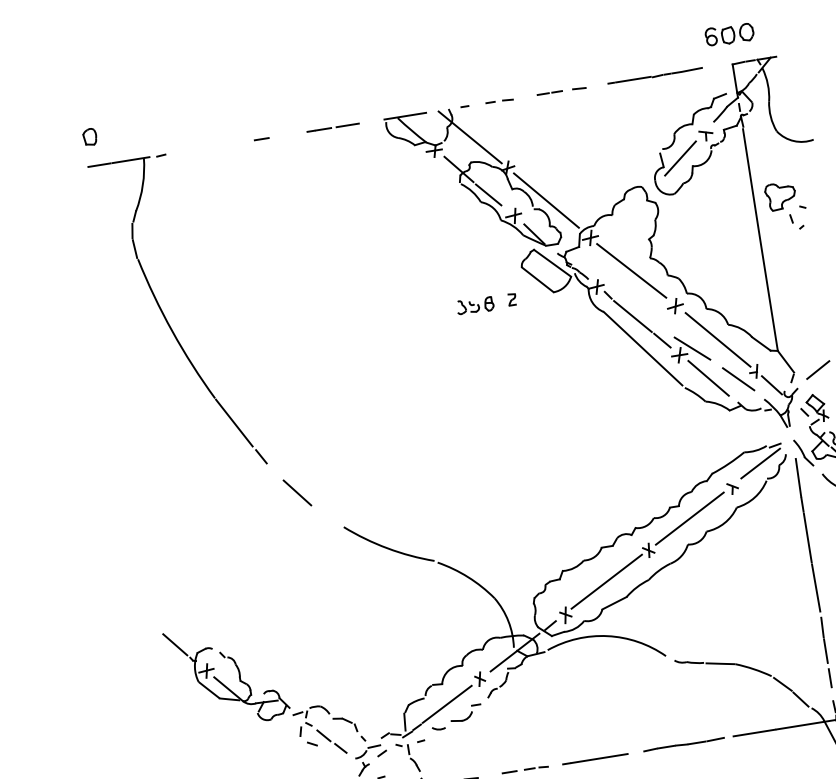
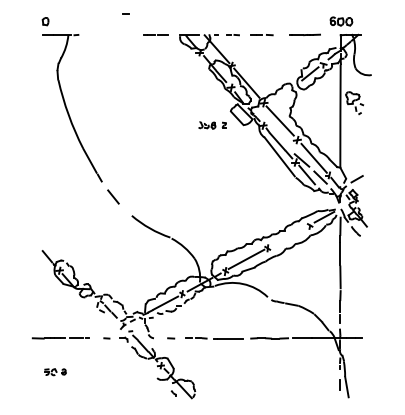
part: (654, 75) -> (304, 34), size x0.7
line: (260, 138) -> (125, 13), moved
line: (689, 517) -> (288, 236), removed

